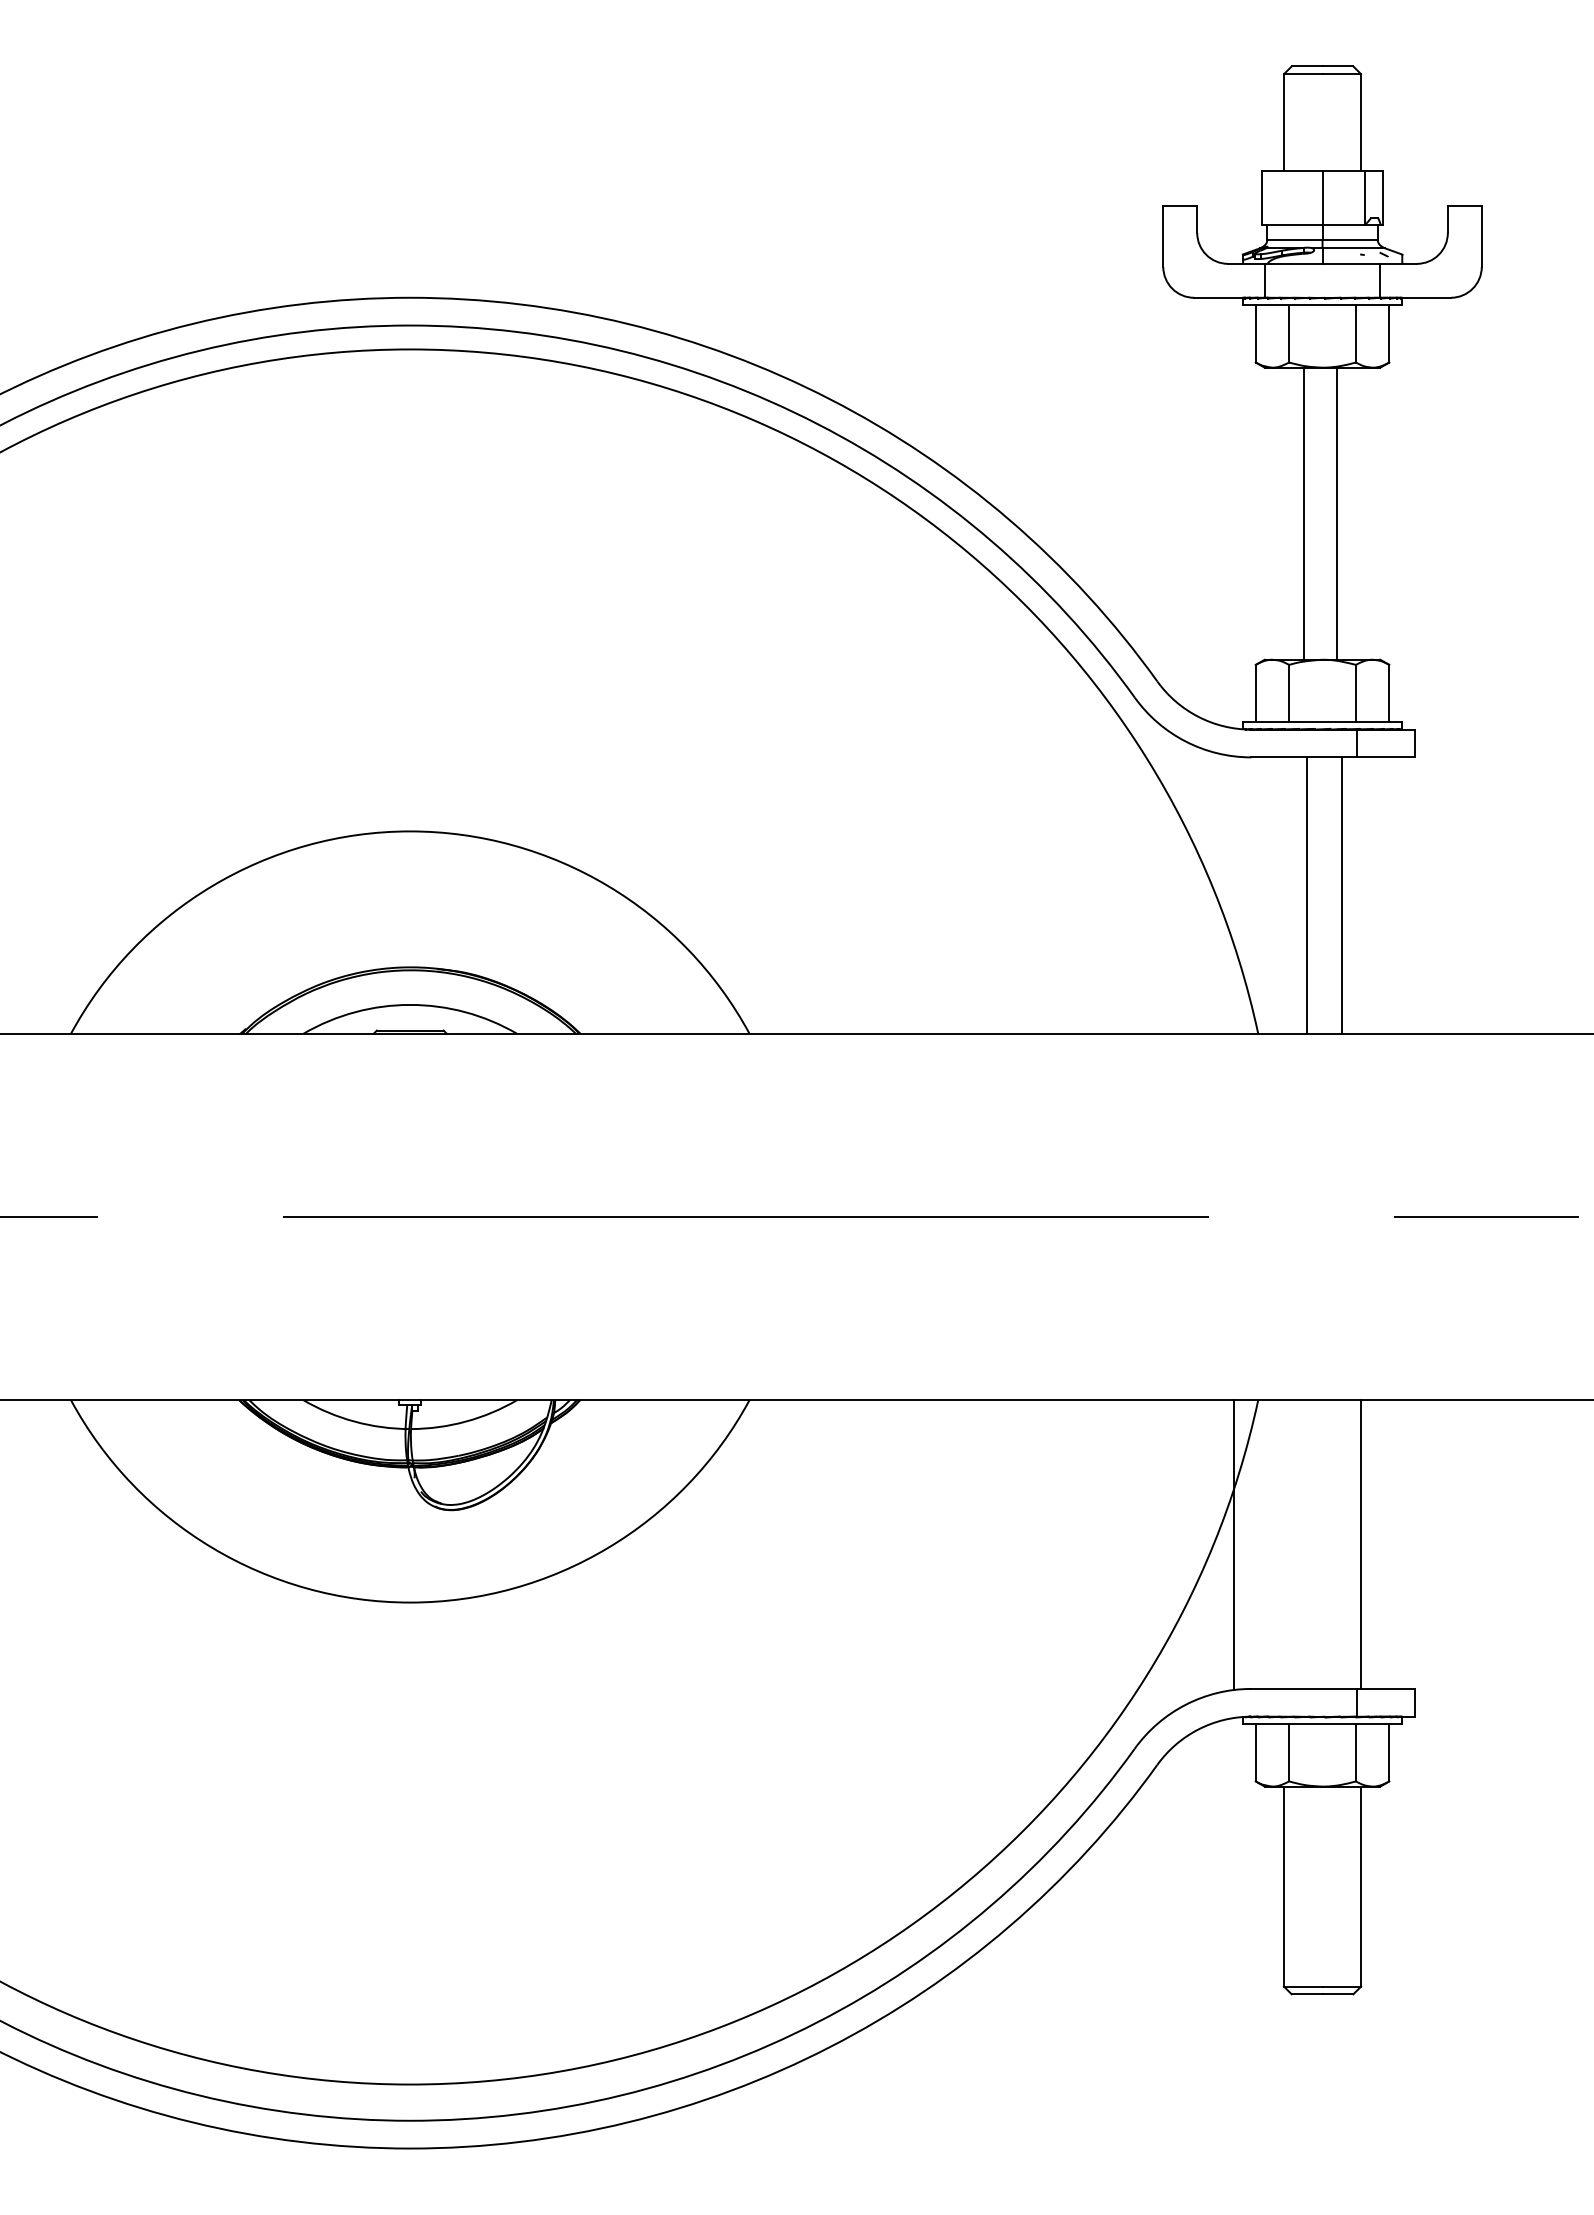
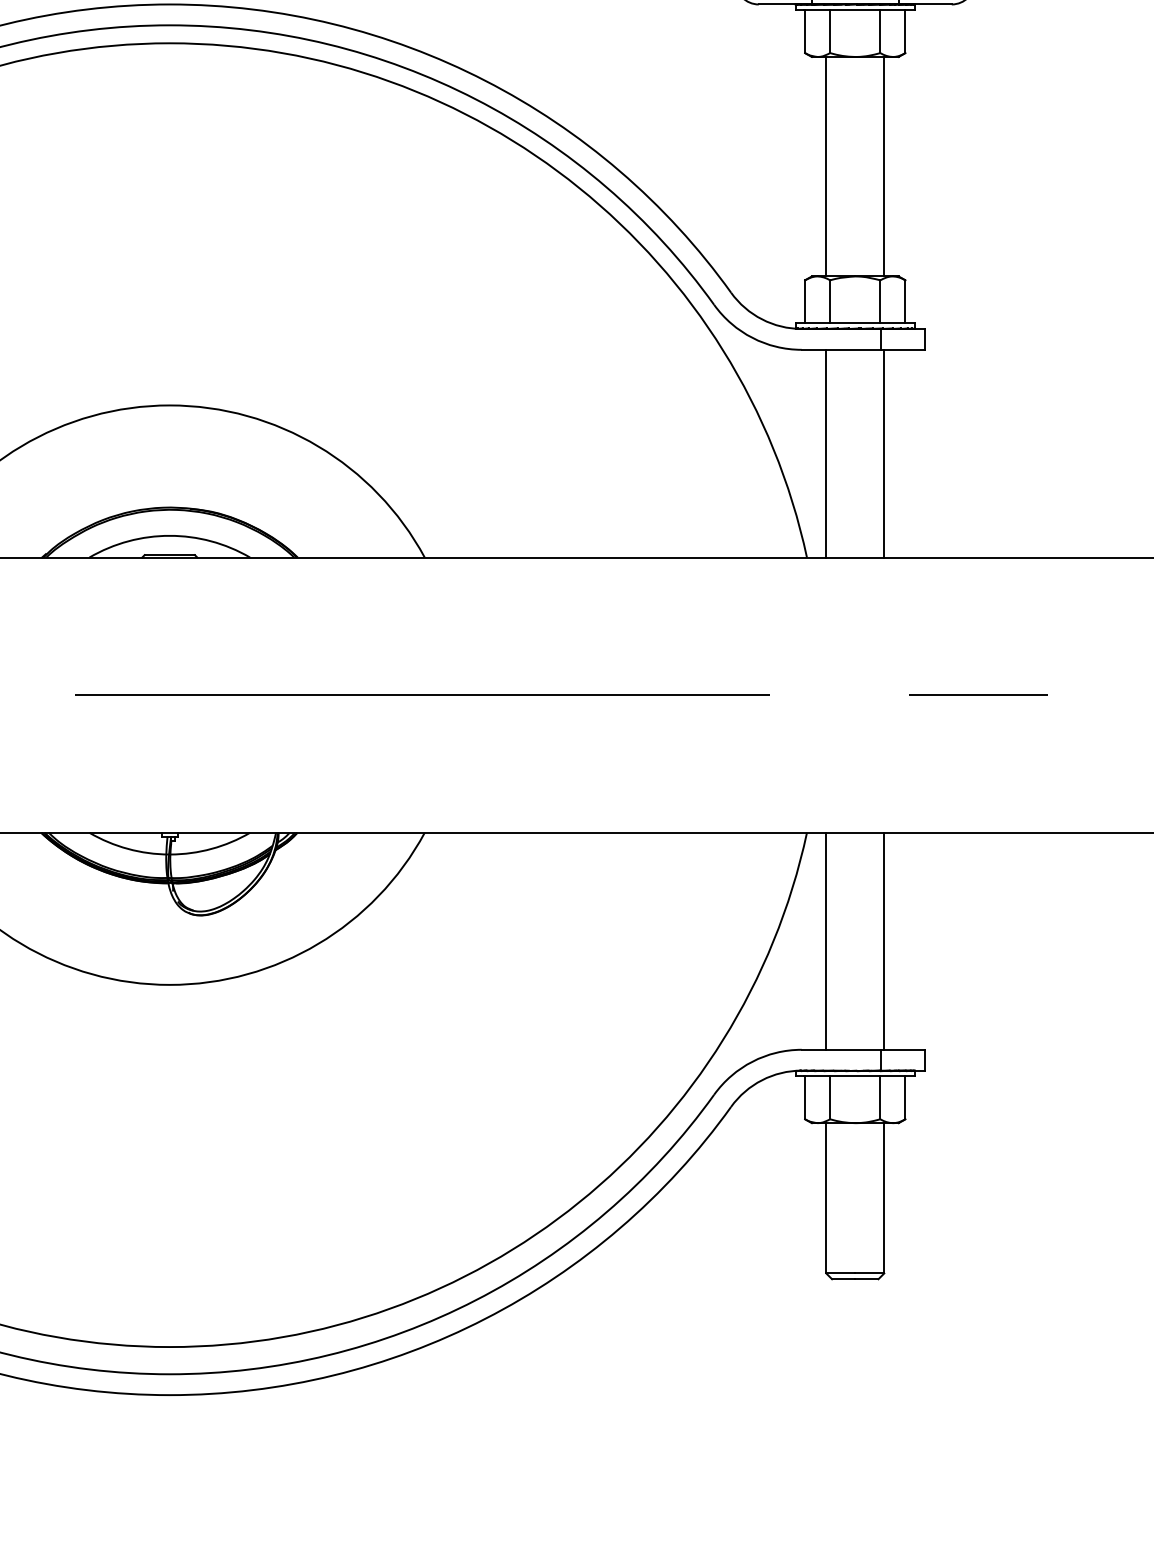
line: (1304, 513) -> (884, 166), moved
line: (1336, 513) -> (825, 166), moved
line: (1307, 895) -> (884, 453), moved
line: (1341, 895) -> (825, 453), moved
line: (1233, 1544) -> (825, 941), moved

